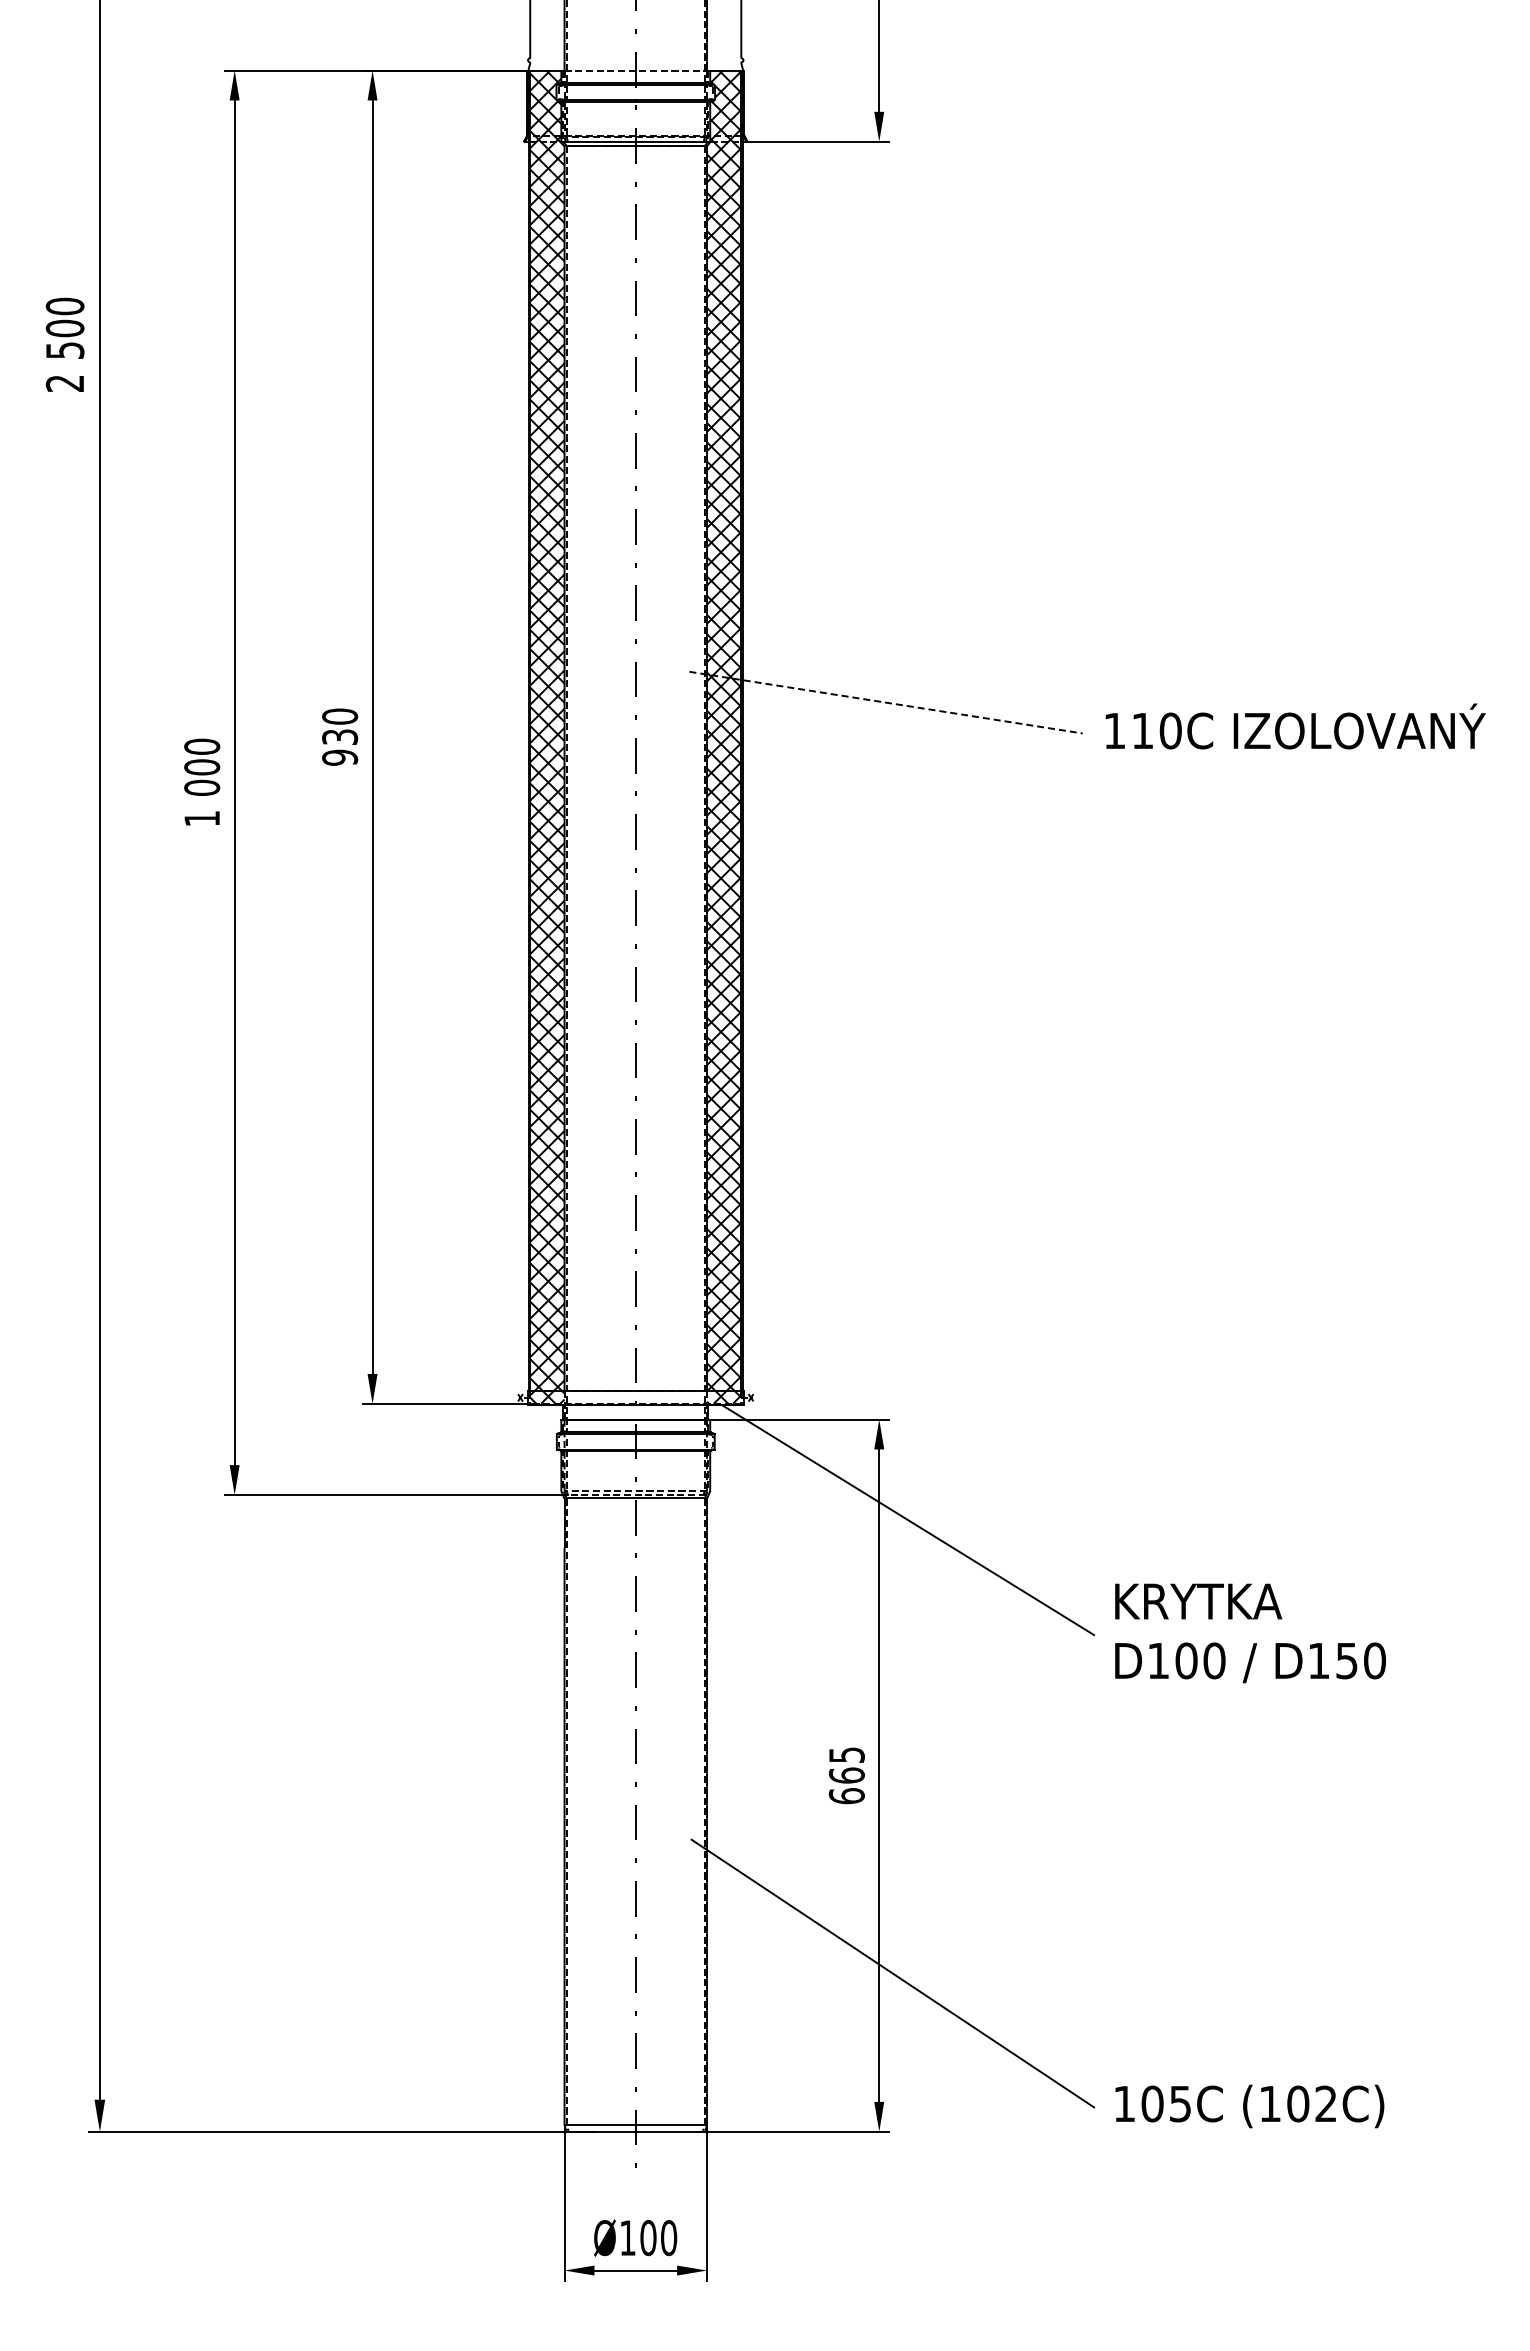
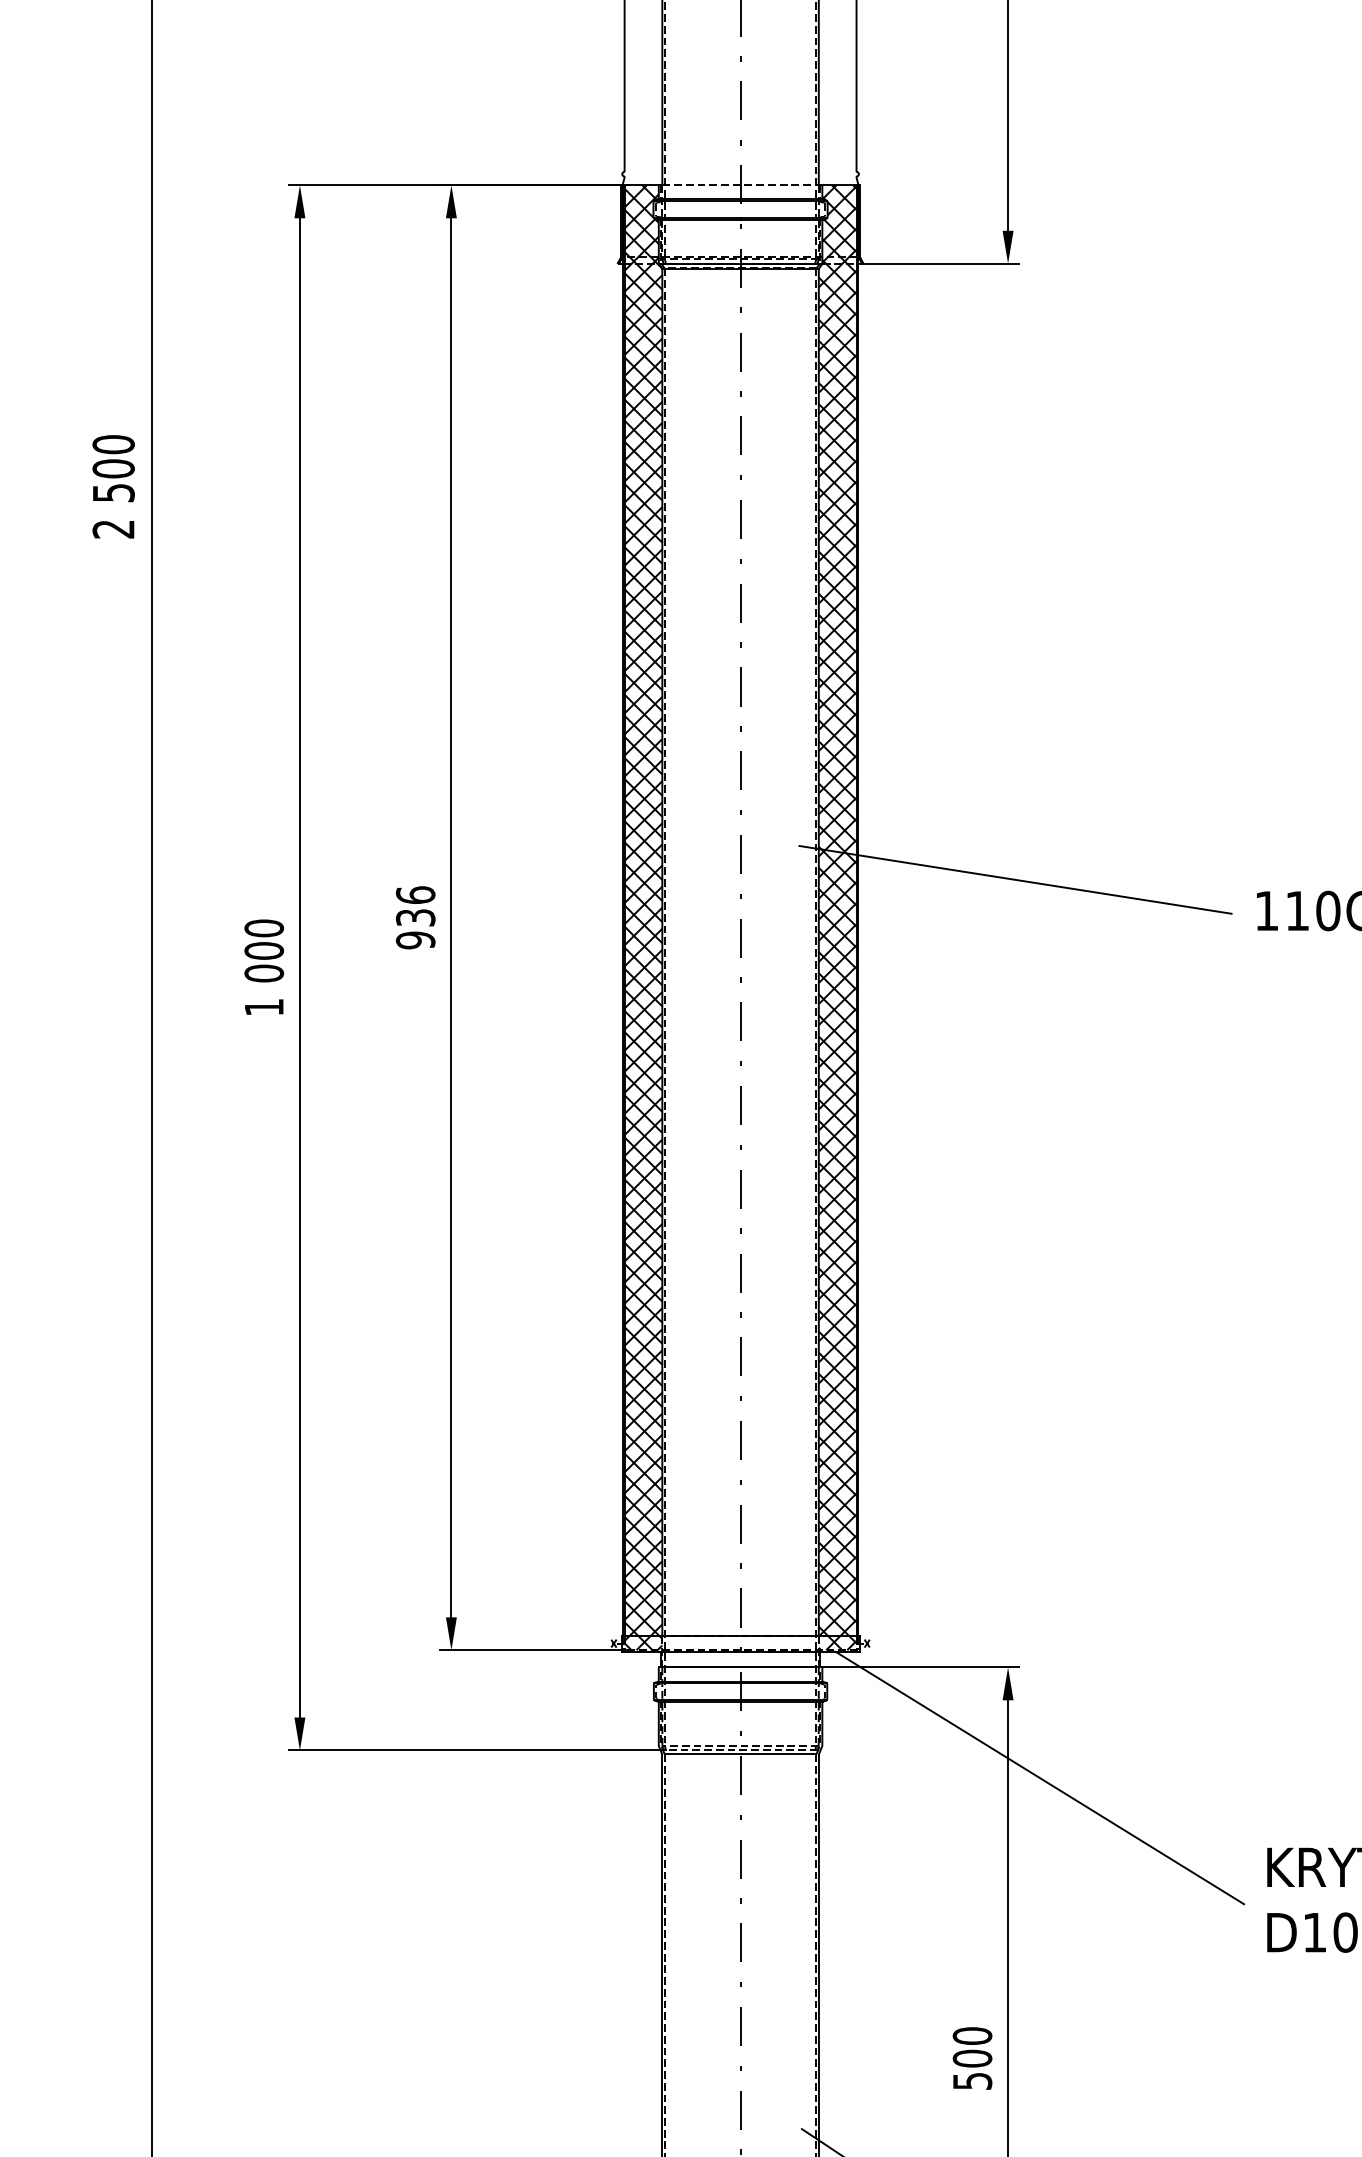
line: (886, 702) -> (1016, 879), dashed -> solid
text: (339, 716) -> (415, 895), 930 -> 936
text: (846, 1775) -> (972, 2058), 665 -> 500

